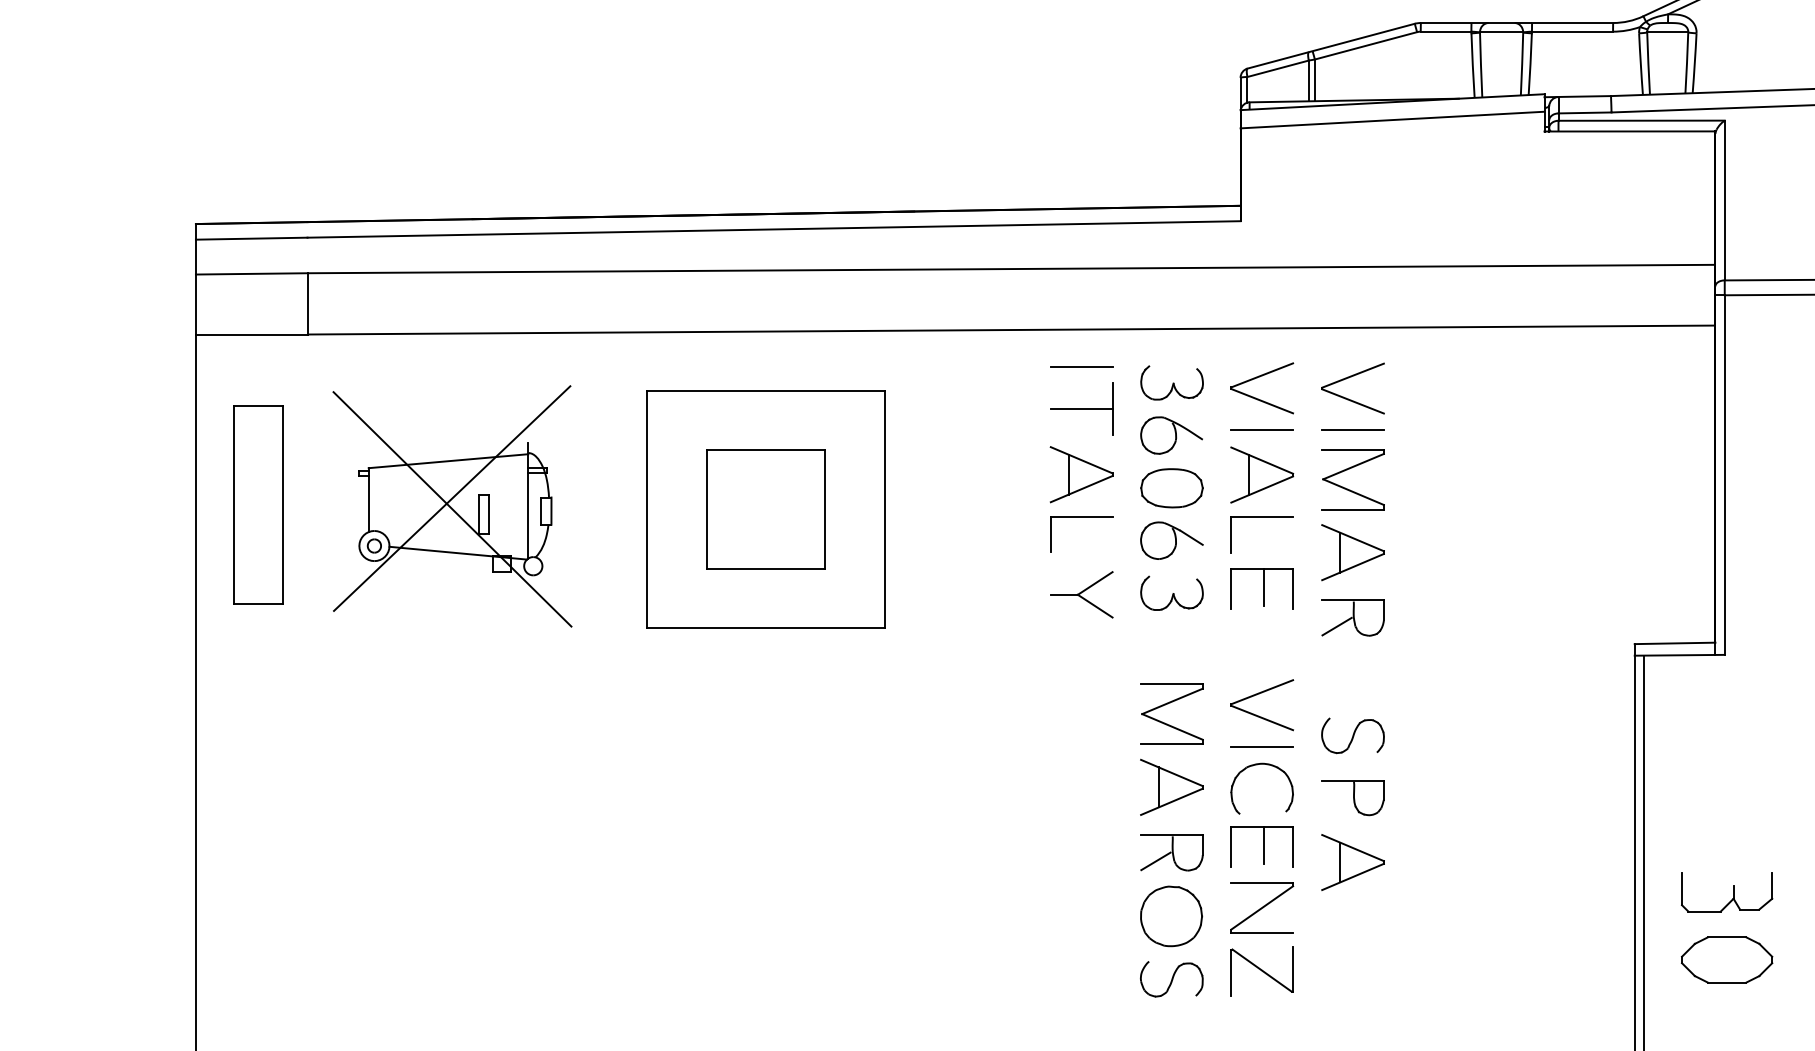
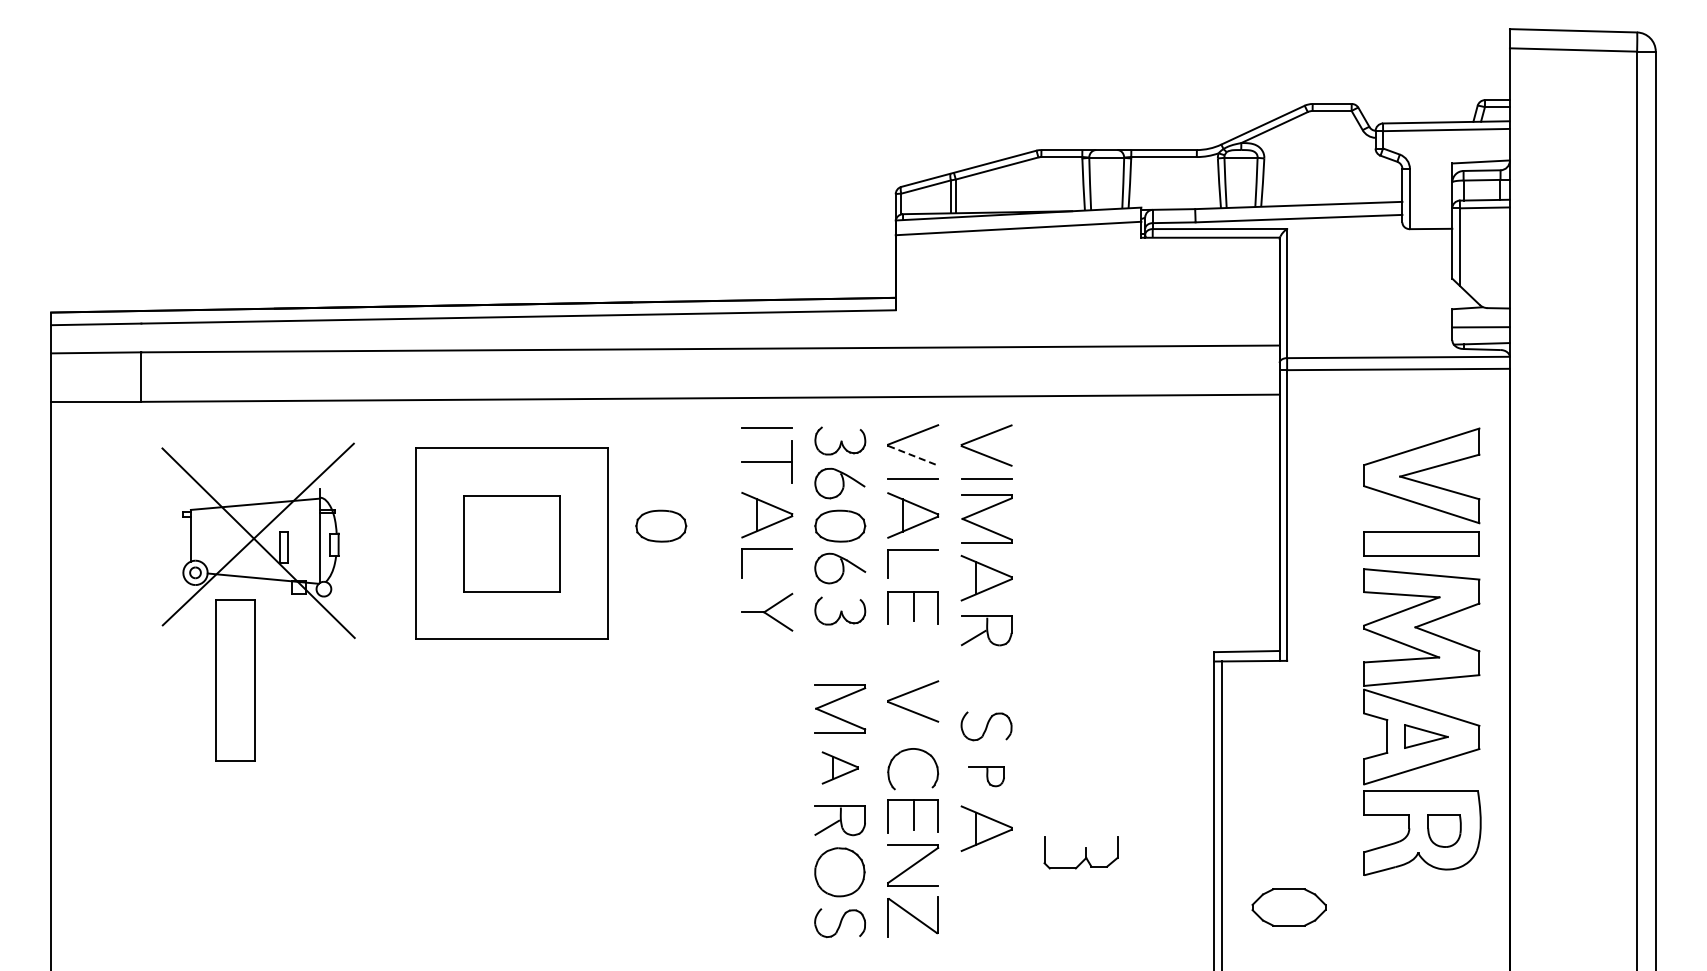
line: (1262, 400) -> (913, 455), solid -> dashed
part: (950, 487) -> (661, 525), added
part: (258, 504) -> (235, 680), moved
line: (1262, 747) -> (913, 735), removed
part: (1172, 786) -> (840, 767), size x0.7
part: (1352, 797) -> (986, 776), size x0.7
part: (1726, 891) -> (1080, 852), moved

